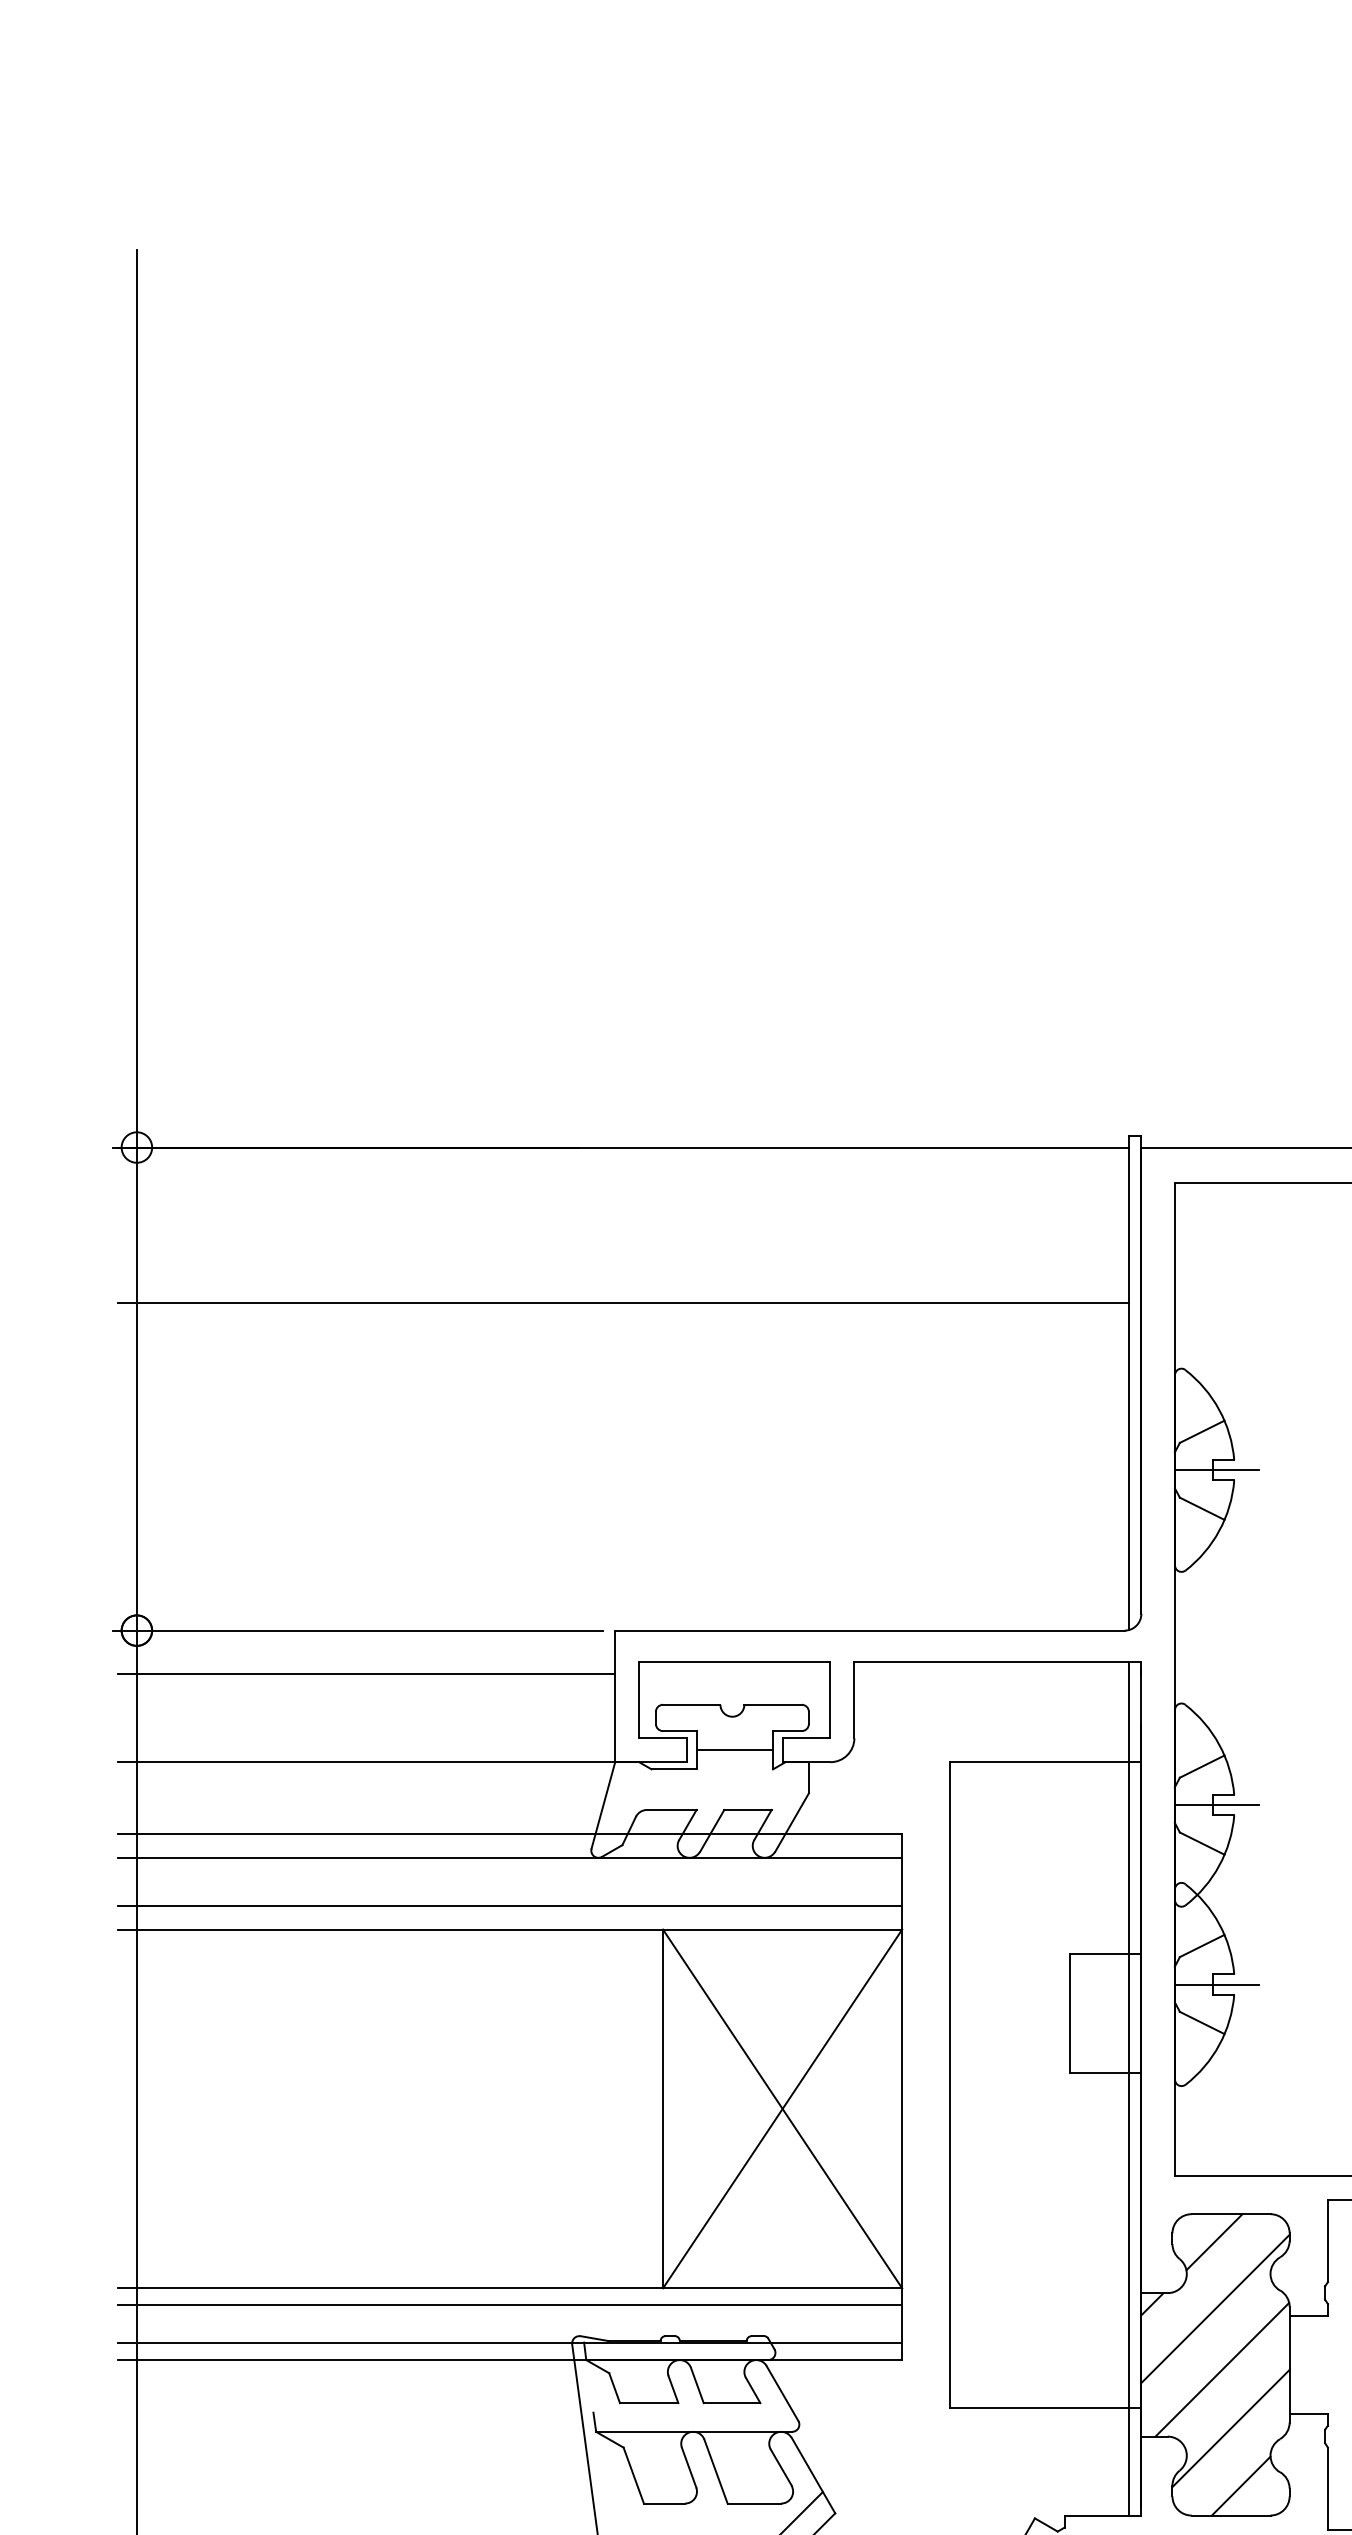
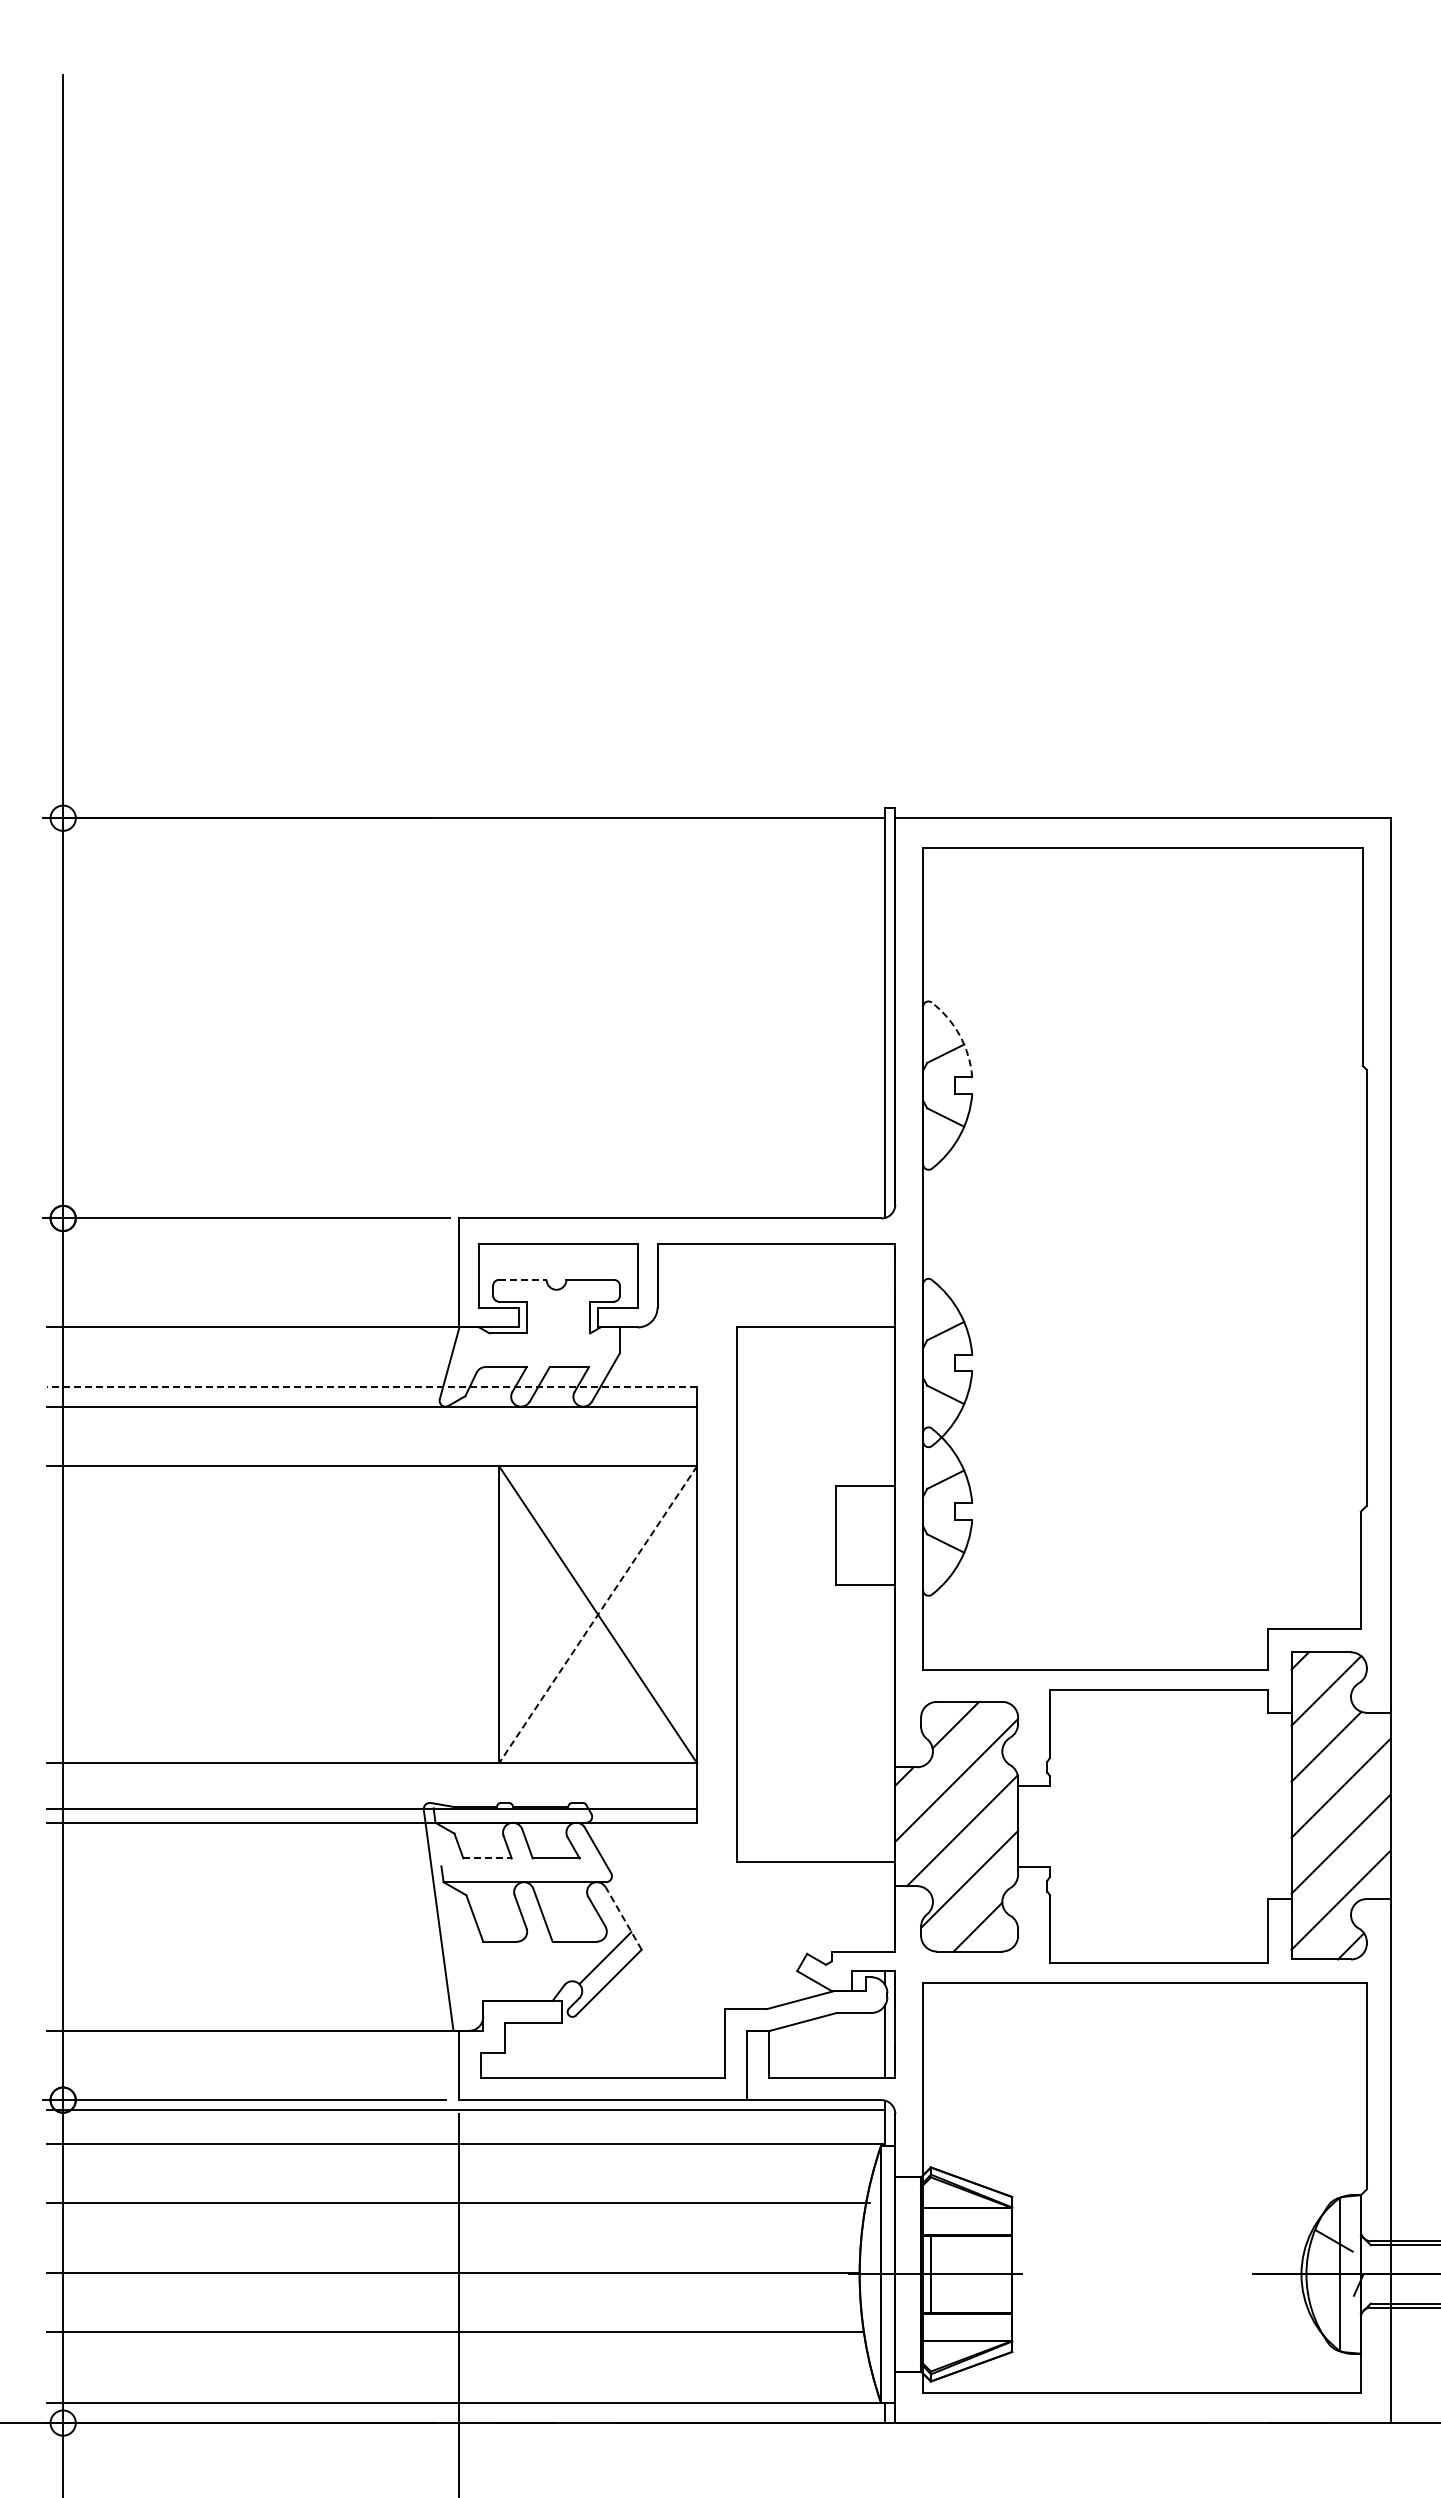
line: (623, 1303) -> (466, 947), removed
arc: (1218, 1409) -> (959, 1035), solid -> dashed
line: (1216, 1470) -> (957, 1085), removed
line: (366, 1674) -> (253, 1254), removed
line: (691, 1704) -> (522, 1279), solid -> dashed
line: (734, 1750) -> (558, 1317), removed
line: (1216, 1805) -> (957, 1363), removed
line: (509, 1833) -> (371, 1386), solid -> dashed
line: (510, 1905) -> (372, 1446), removed
line: (1216, 1984) -> (957, 1511), removed
line: (1129, 2088) -> (885, 1597), removed
line: (783, 2108) -> (598, 1614), solid -> dashed
line: (510, 2305) -> (372, 1777), removed
line: (650, 2403) -> (488, 1858), solid -> dashed
line: (813, 2475) -> (623, 1918), solid -> dashed

